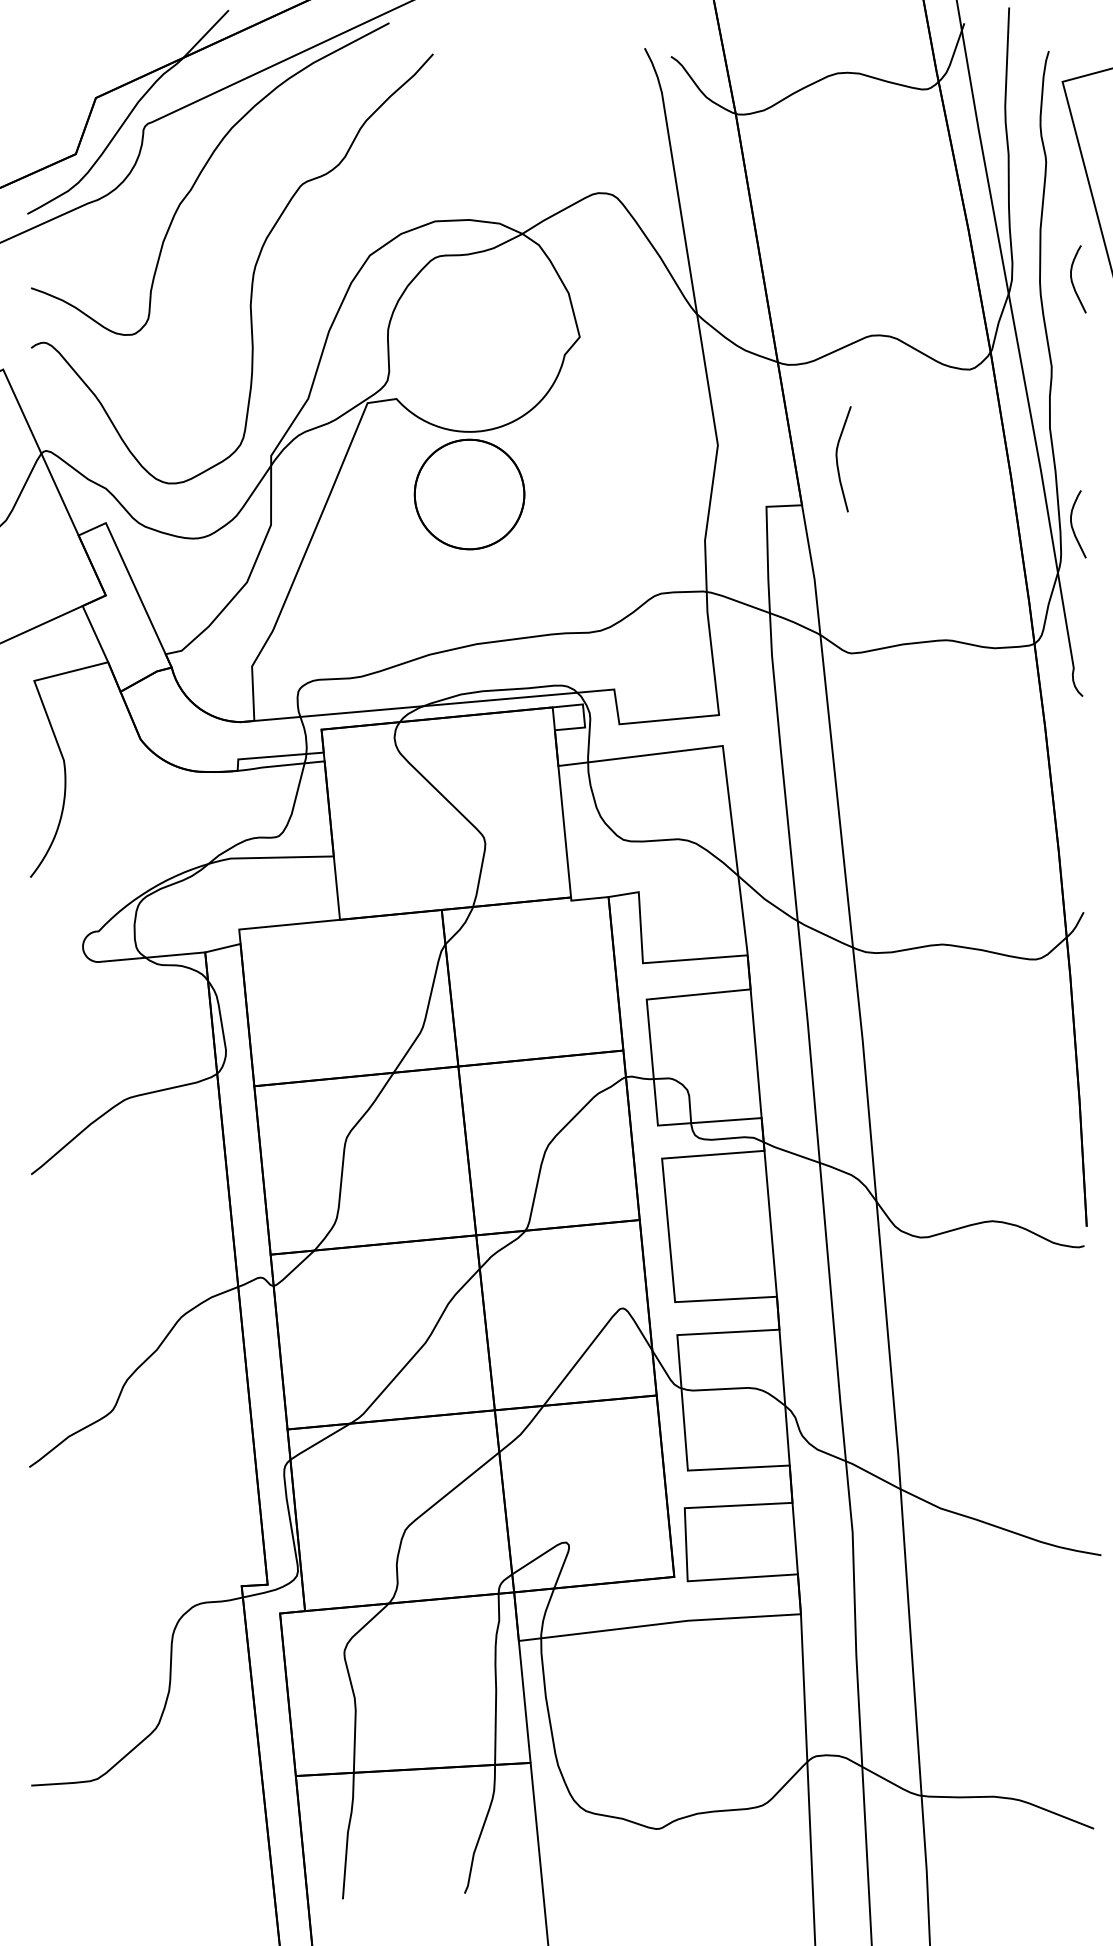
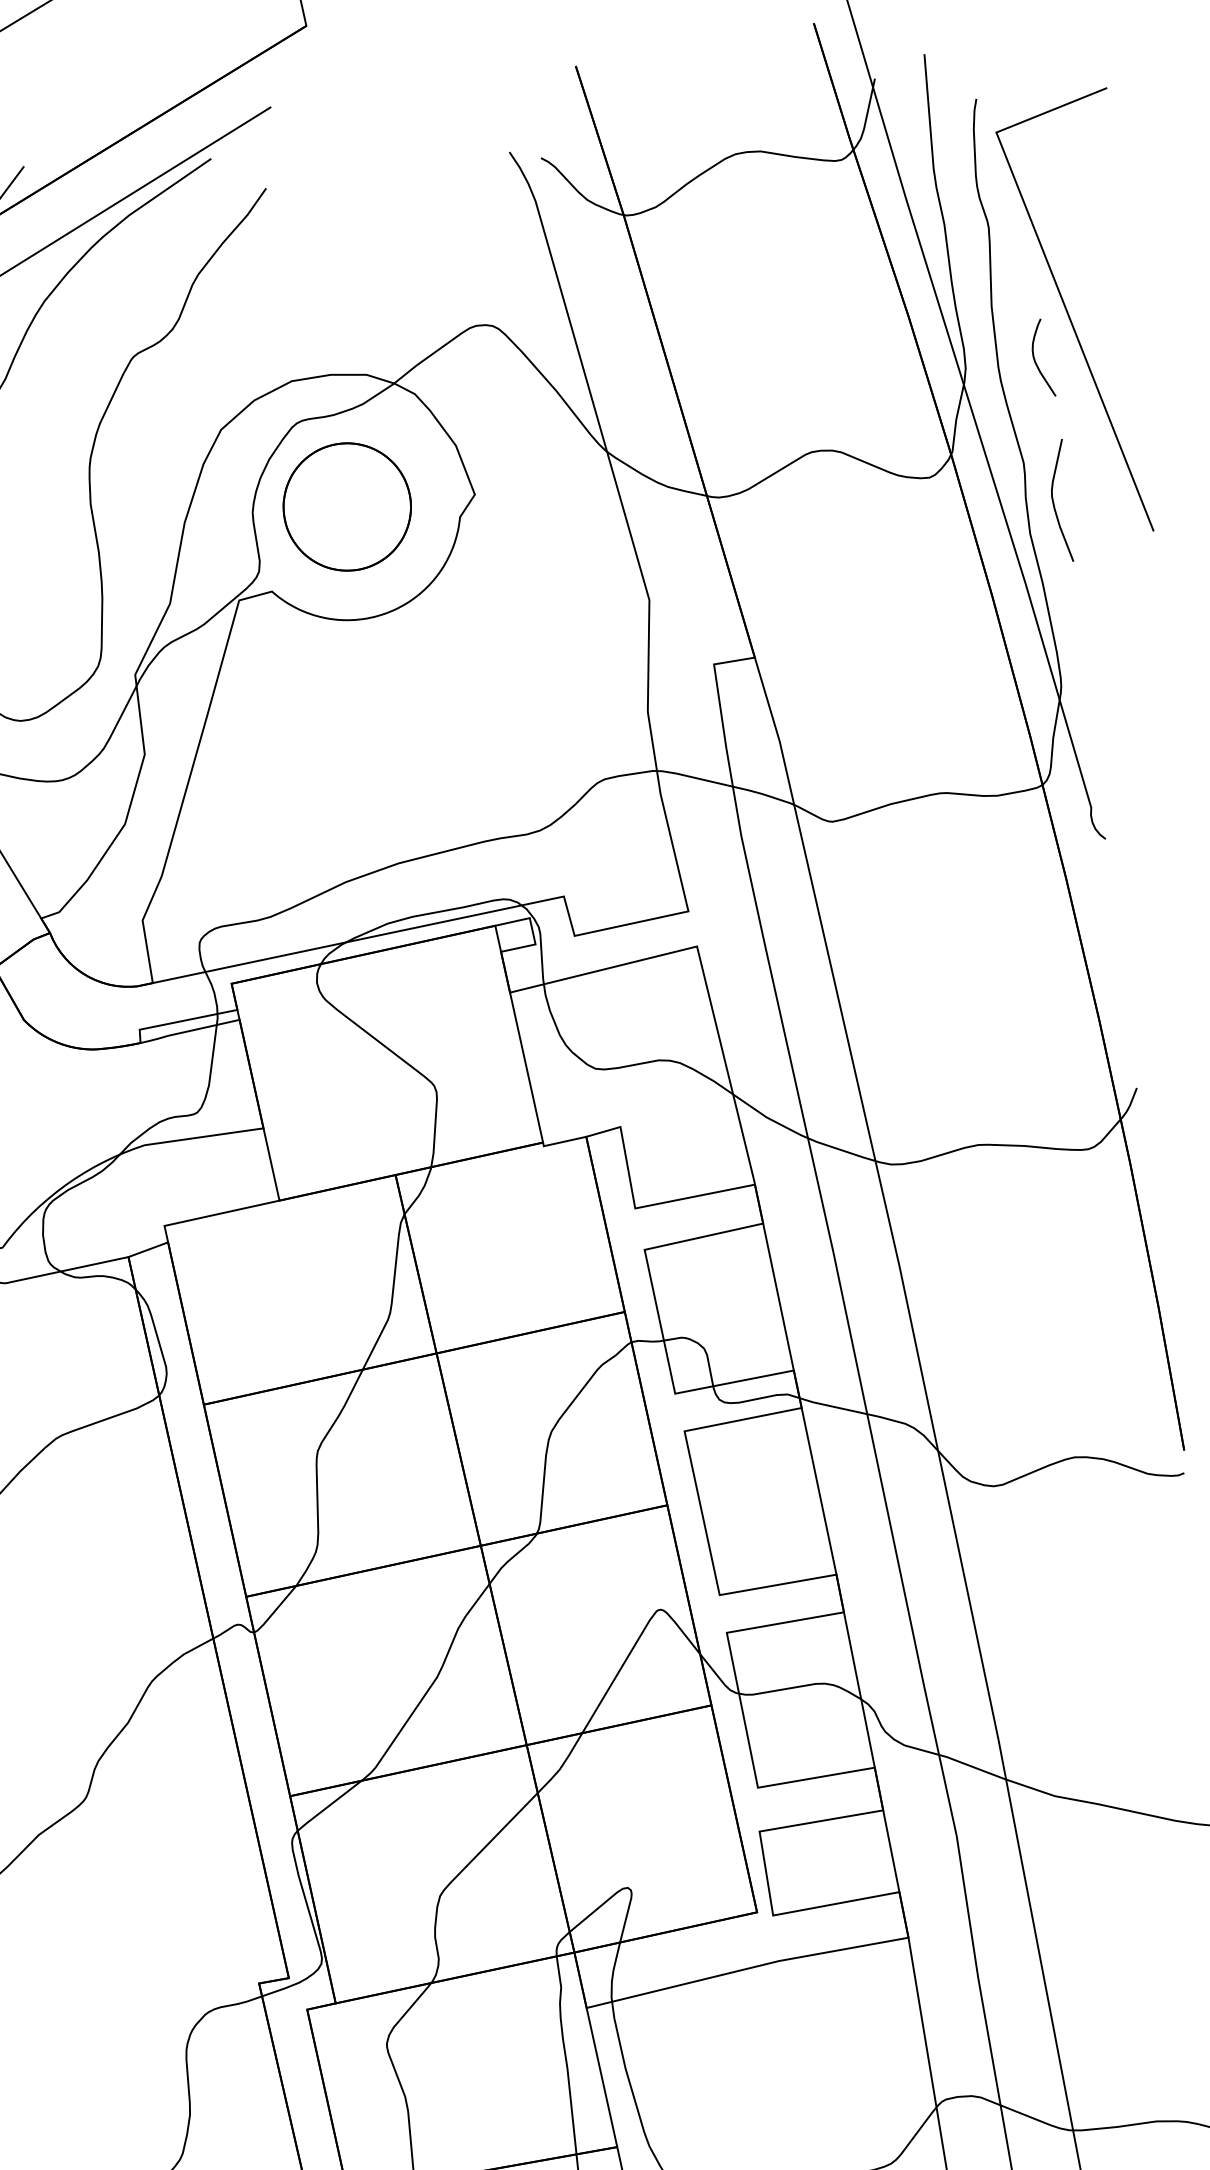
curve: (837, 459) -> (1053, 502), moved
part: (469, 494) -> (347, 506), moved
curve: (1073, 527) -> (1071, 645), removed

